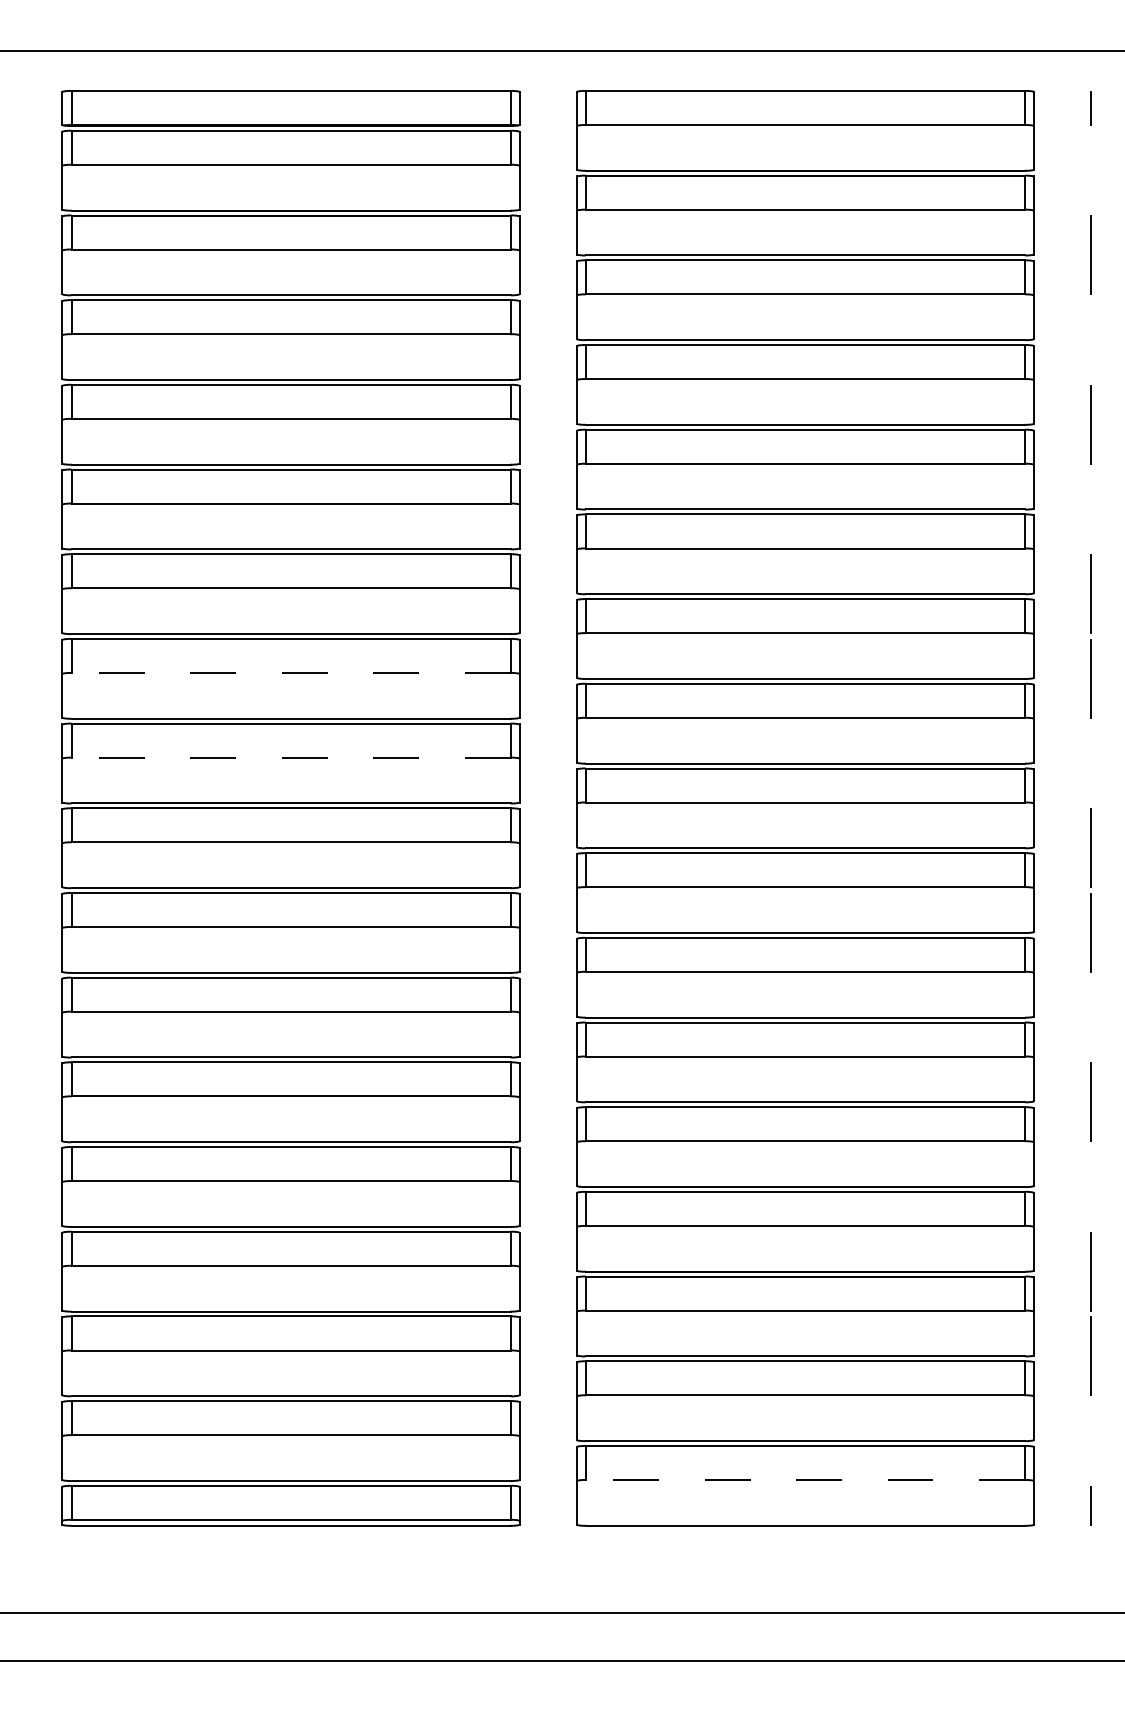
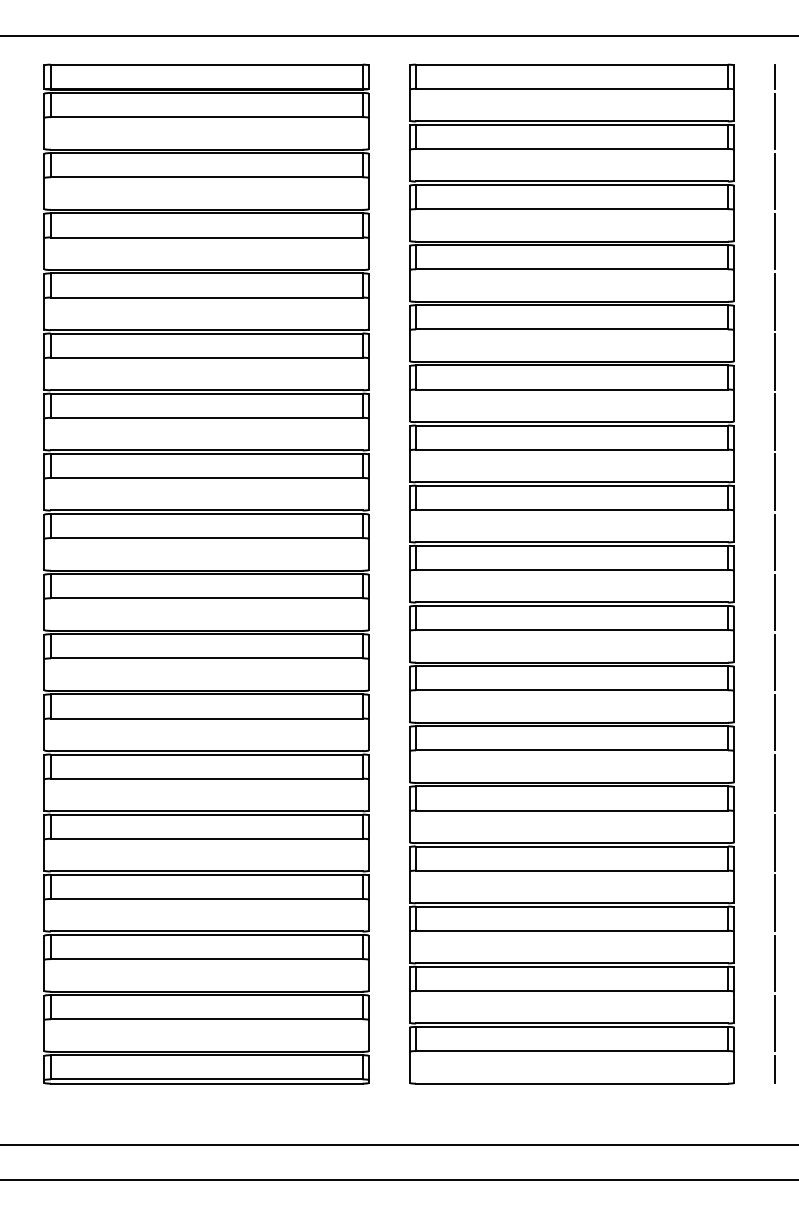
line: (1090, 170) -> (774, 121), added
line: (1090, 339) -> (774, 241), added
line: (1090, 508) -> (774, 361), added
line: (290, 673) -> (206, 478), dashed -> solid
line: (290, 758) -> (206, 538), dashed -> solid
line: (1090, 763) -> (774, 542), added
line: (1090, 1017) -> (774, 722), added
line: (1090, 1186) -> (774, 842), added
line: (1090, 1441) -> (774, 1023), added
line: (806, 1480) -> (572, 1051), dashed -> solid

